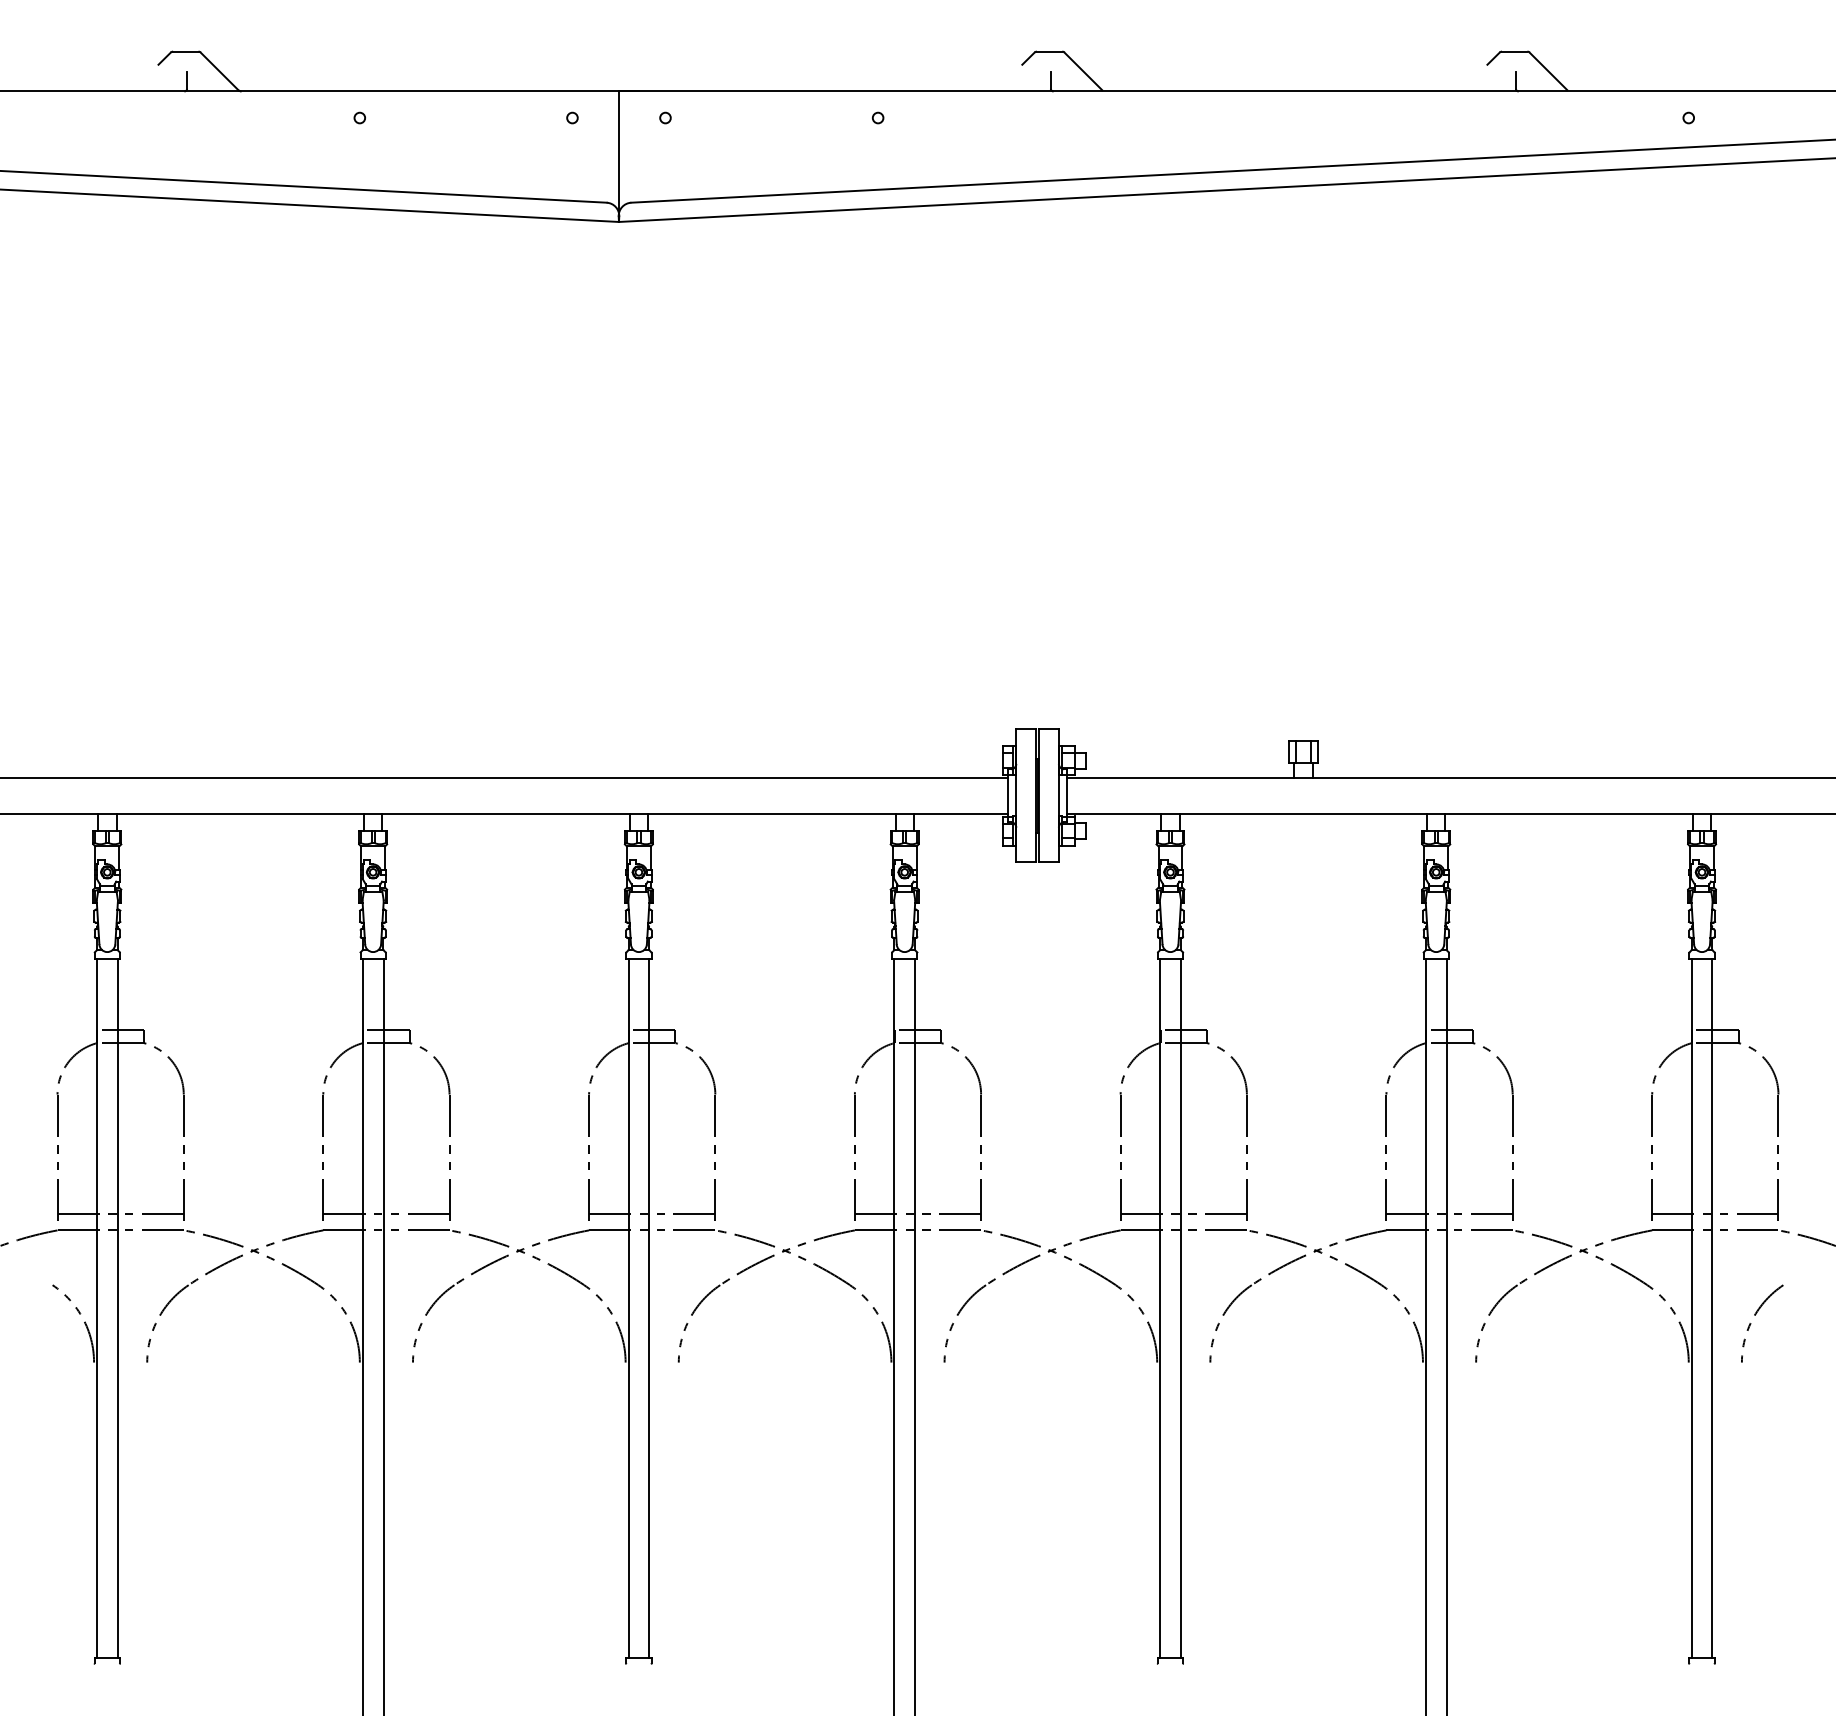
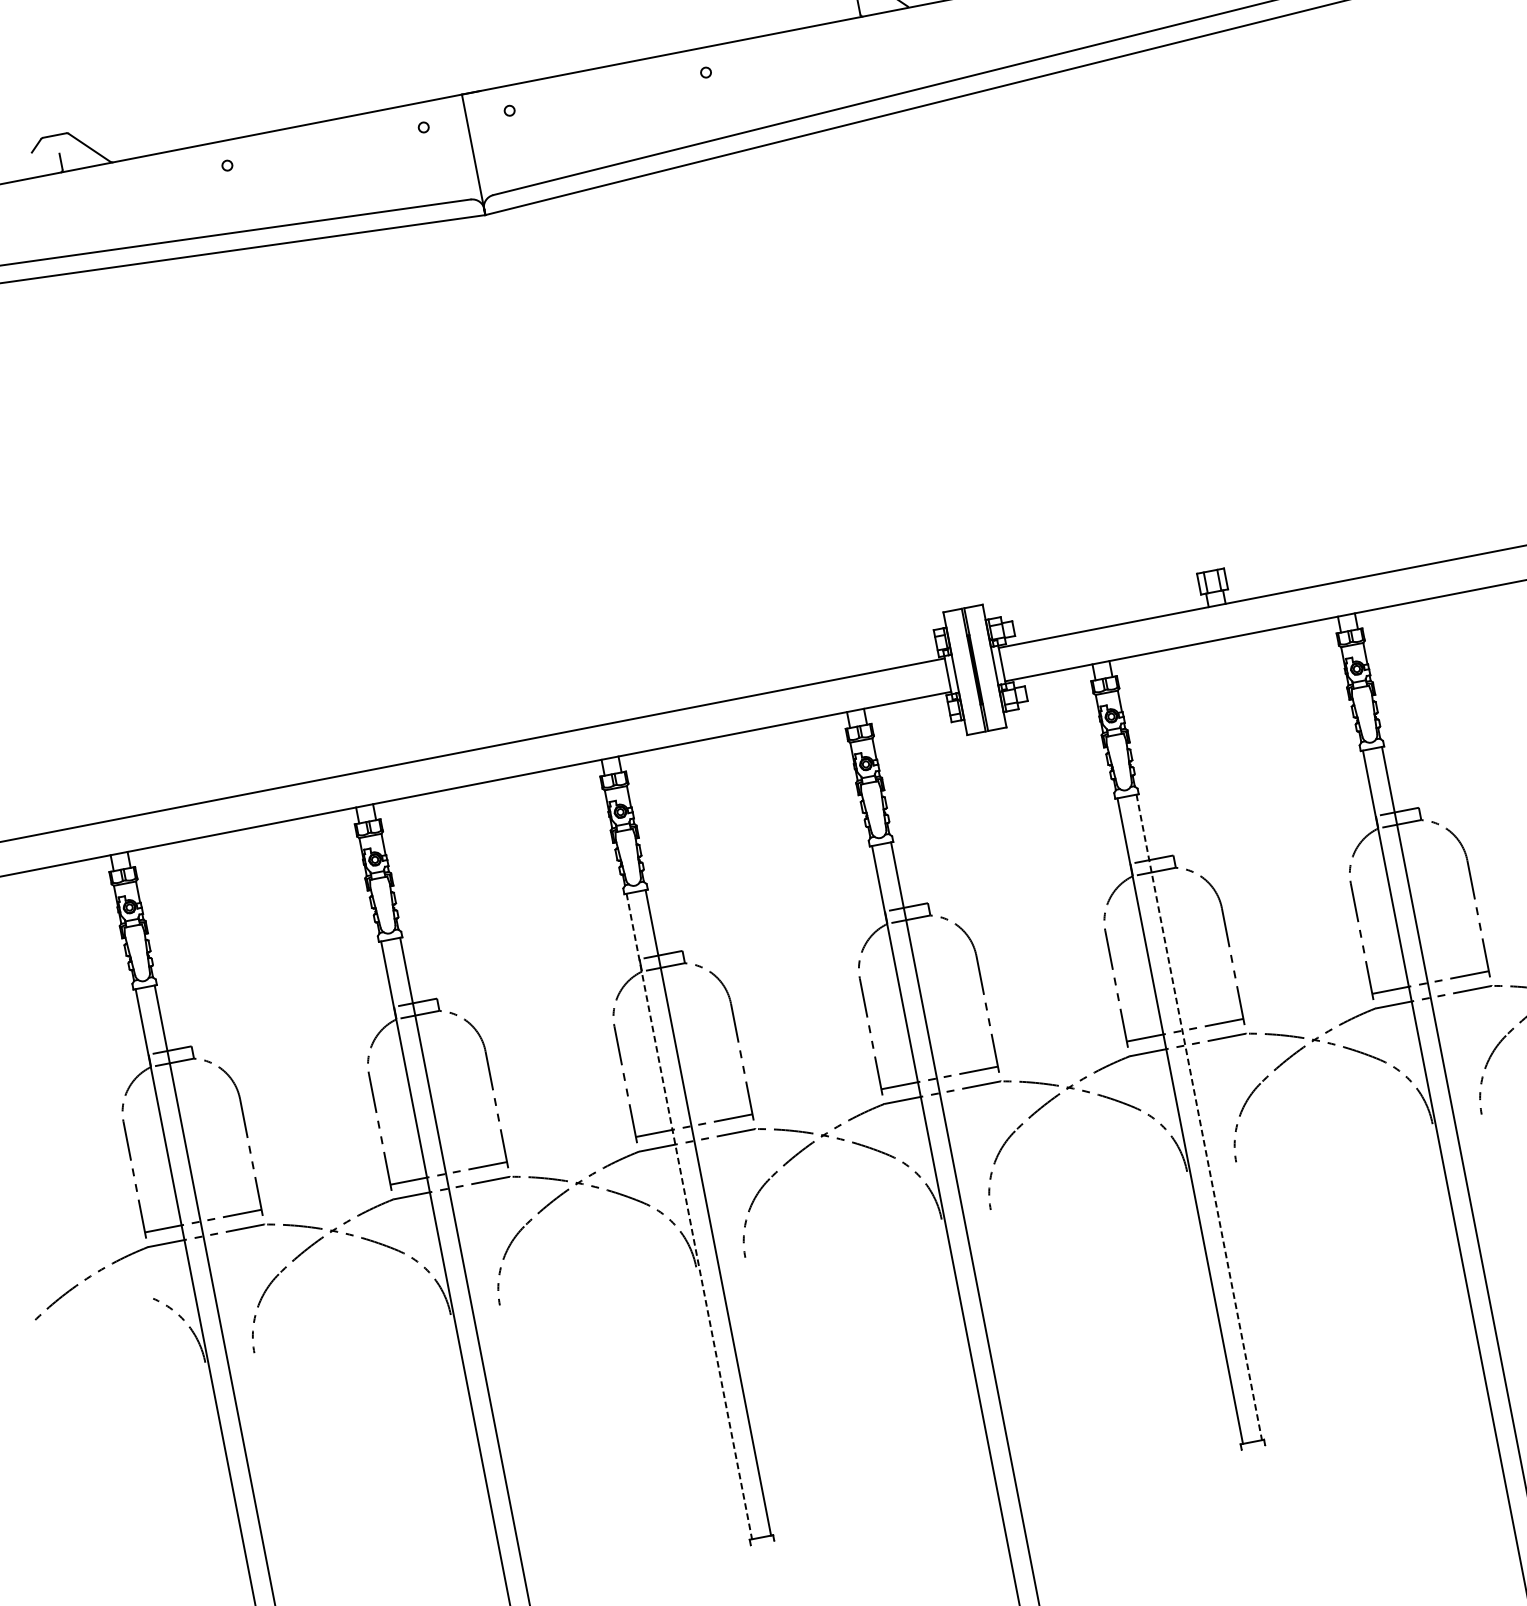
line: (628, 1308) -> (689, 1216), solid -> dashed
line: (1180, 1308) -> (1199, 1117), solid -> dashed

